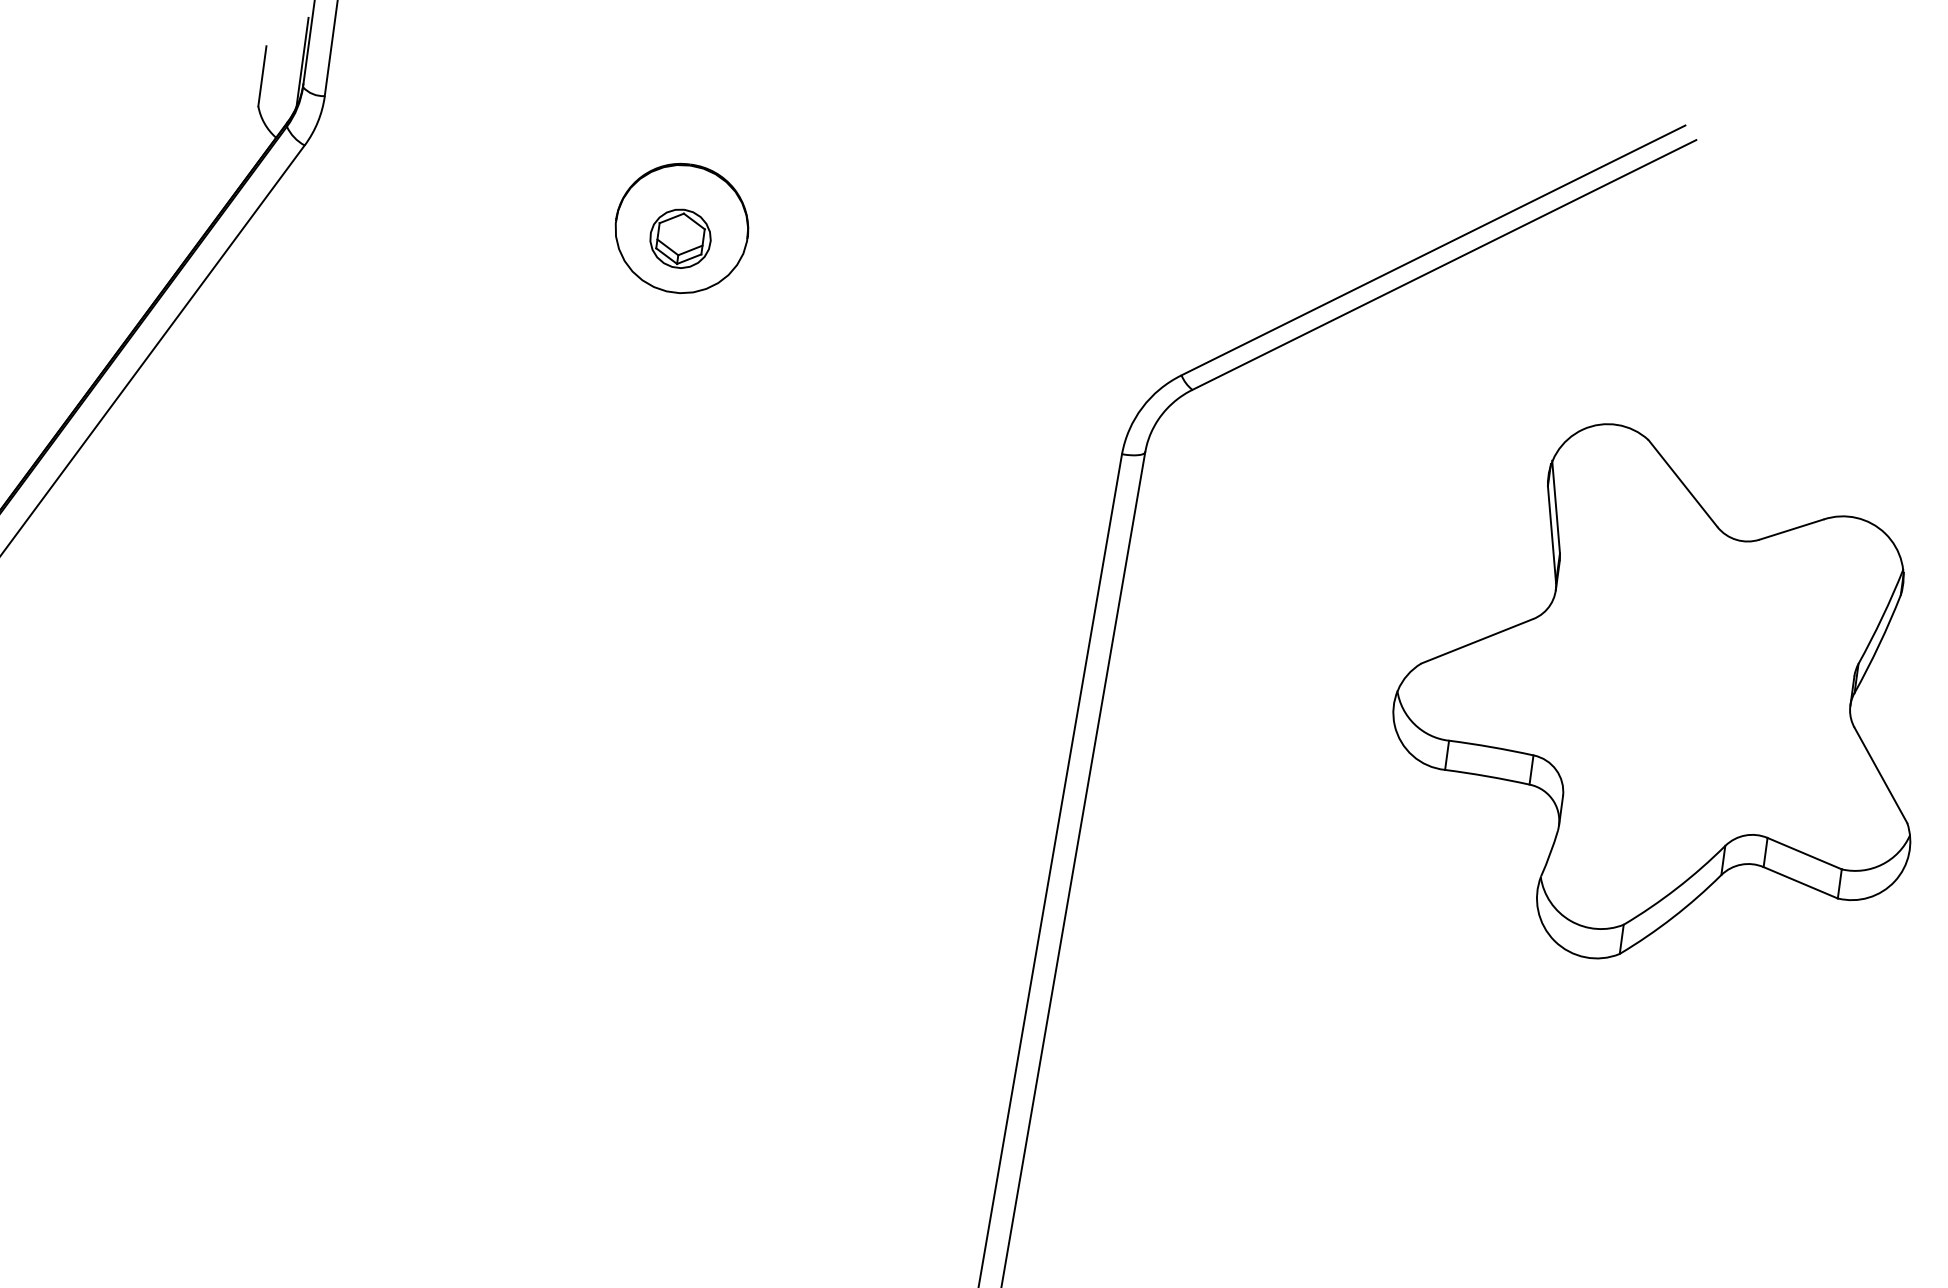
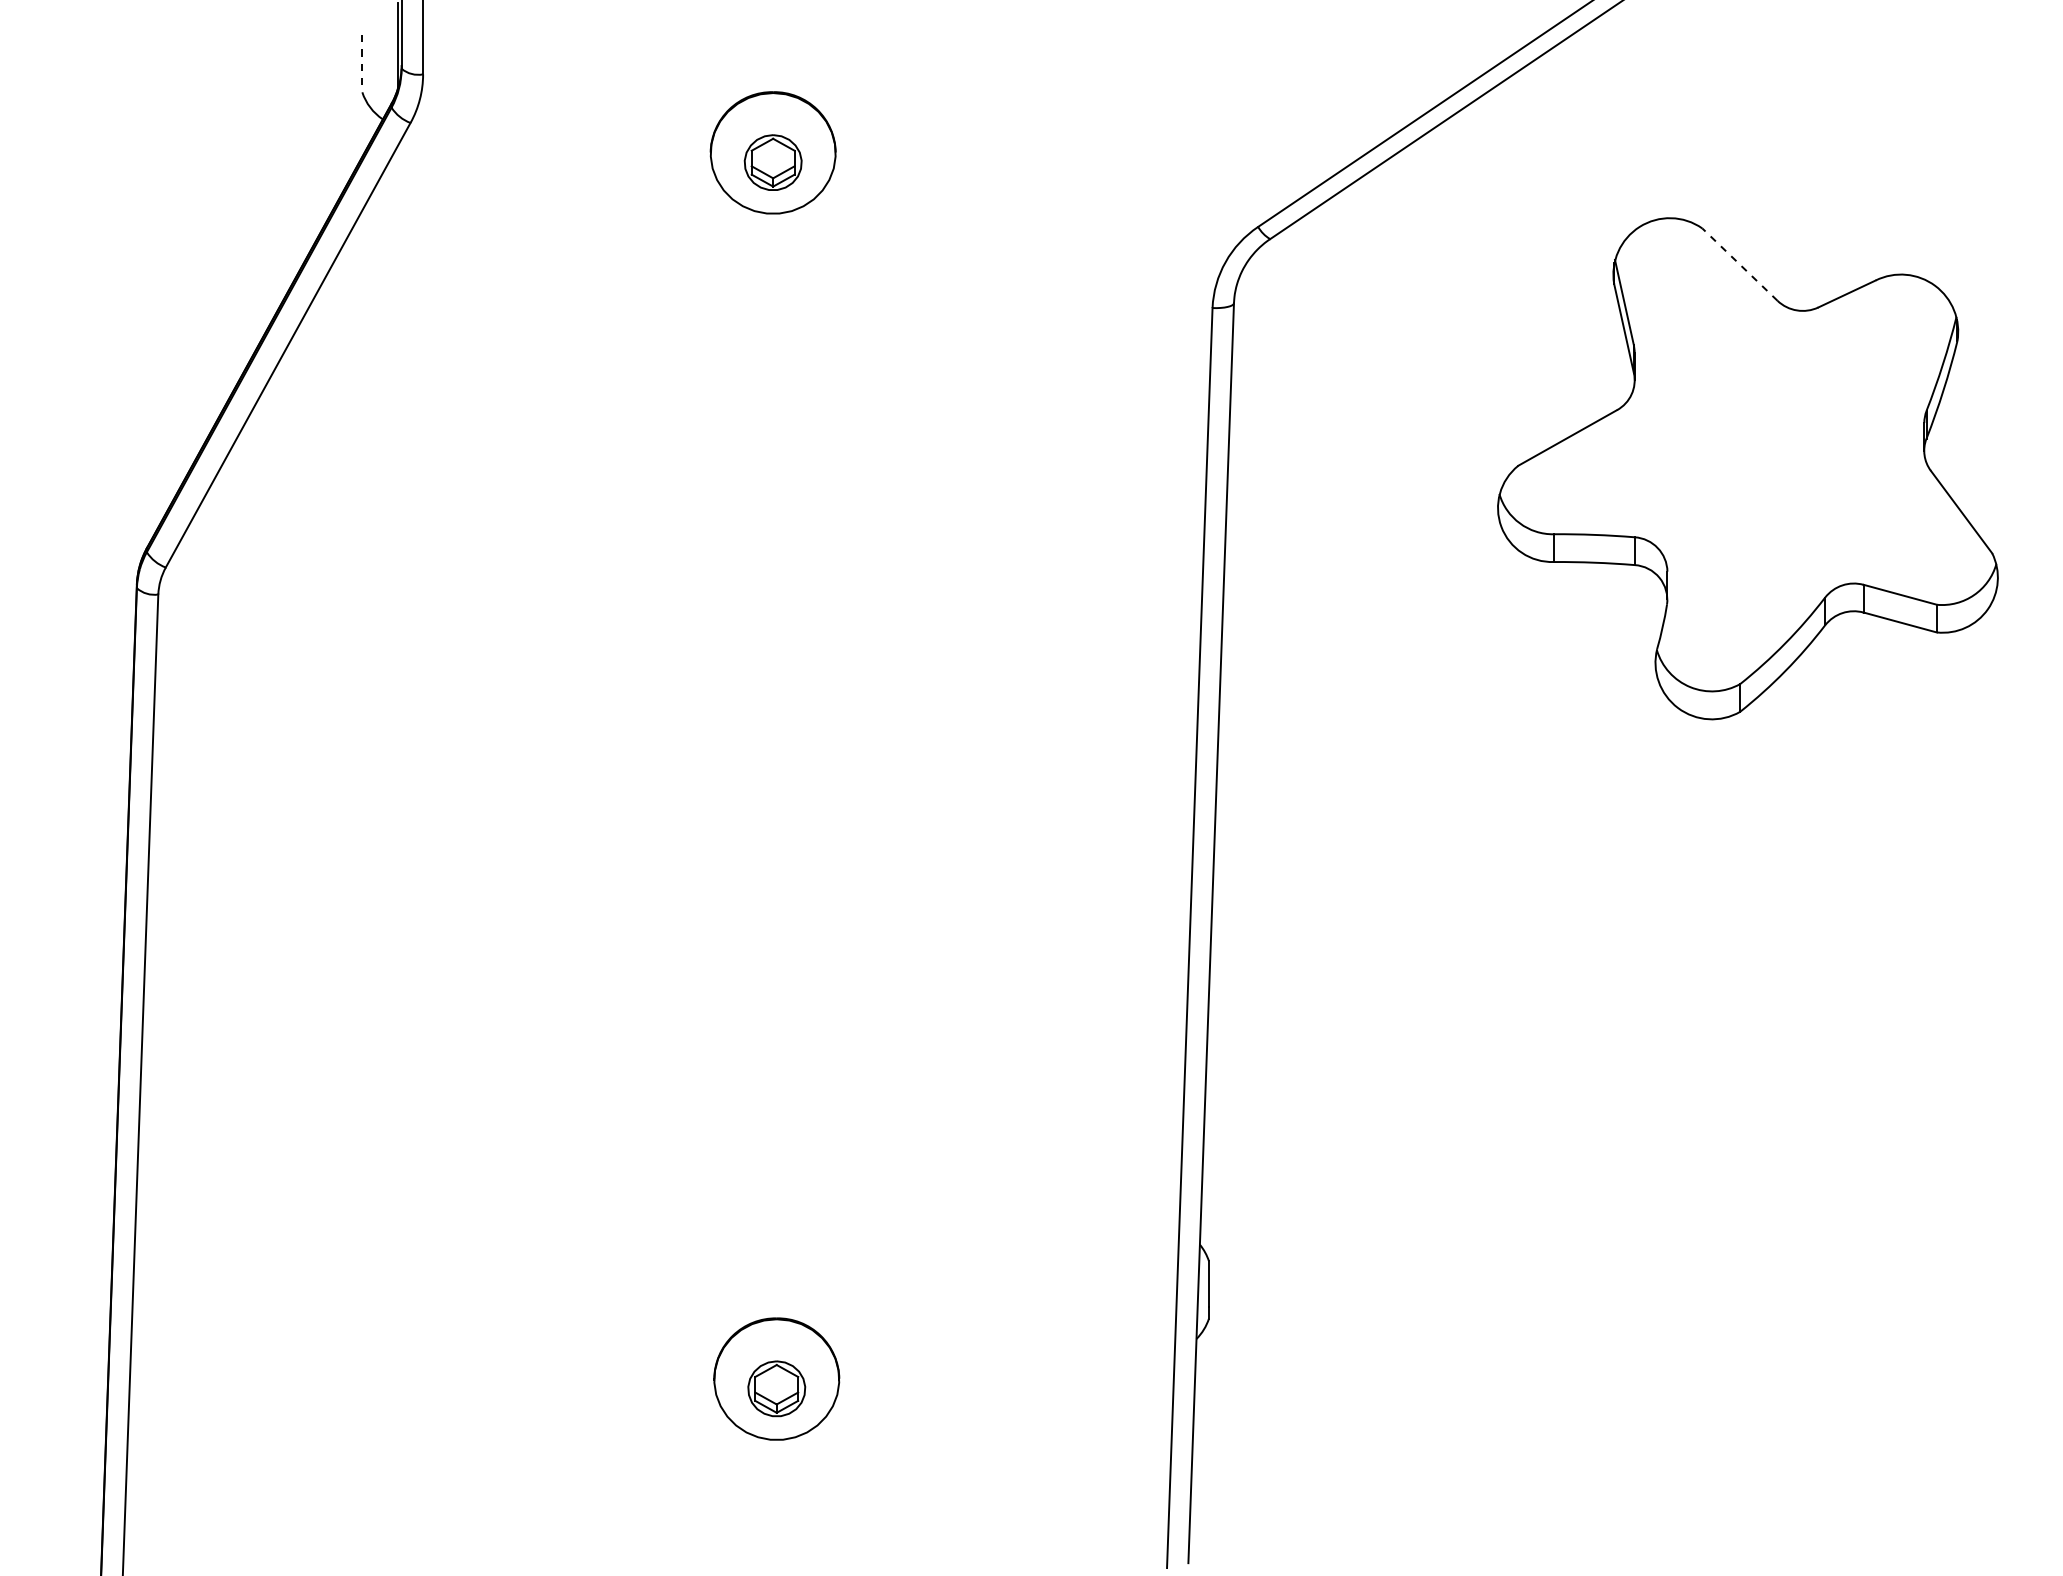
line: (262, 76) -> (362, 63), solid -> dashed
line: (1682, 483) -> (1739, 264), solid -> dashed

